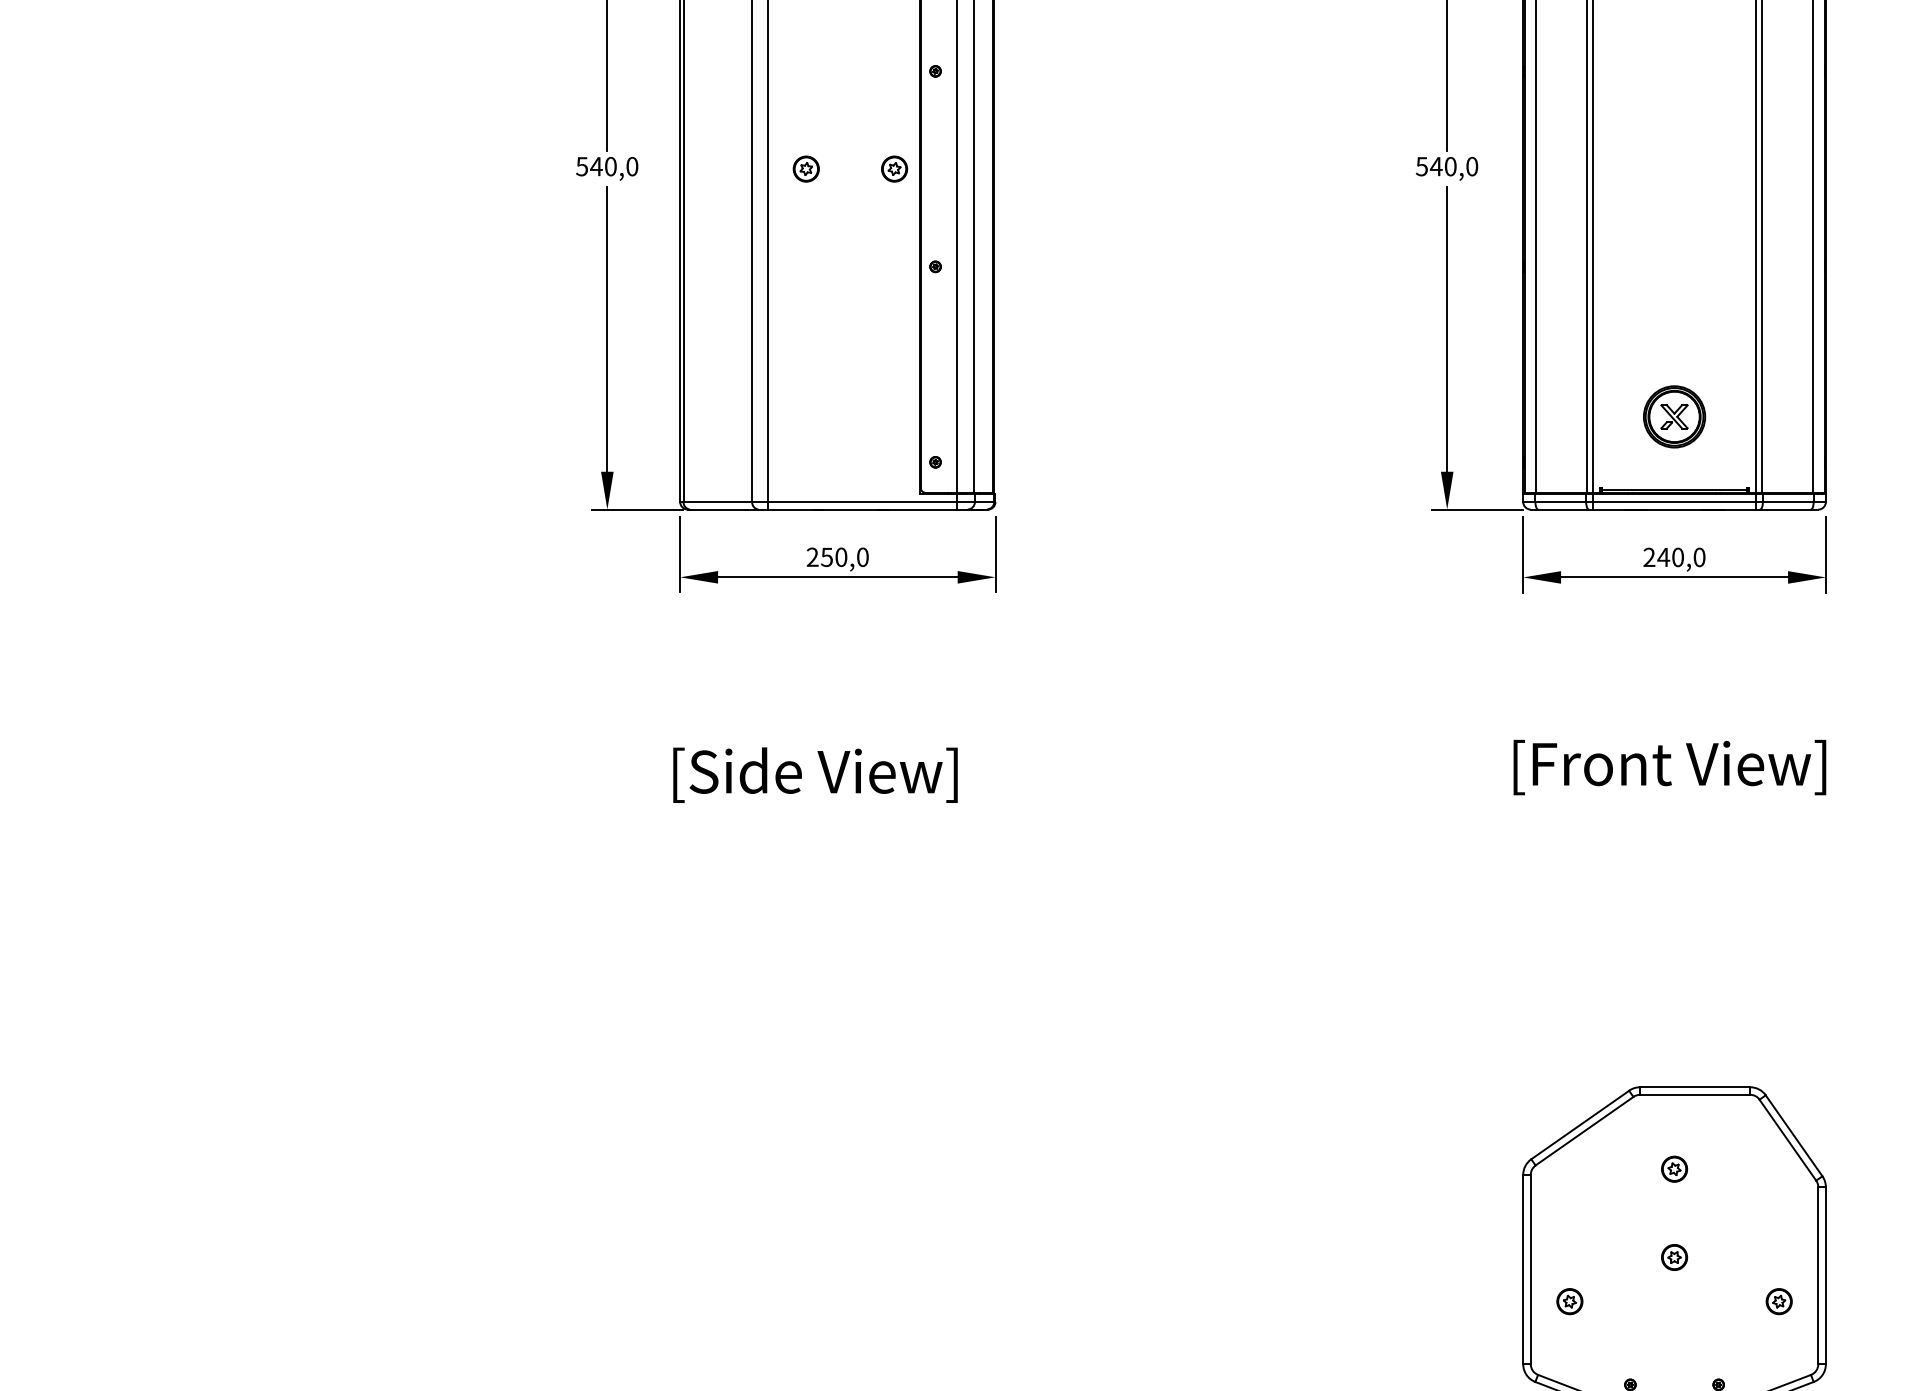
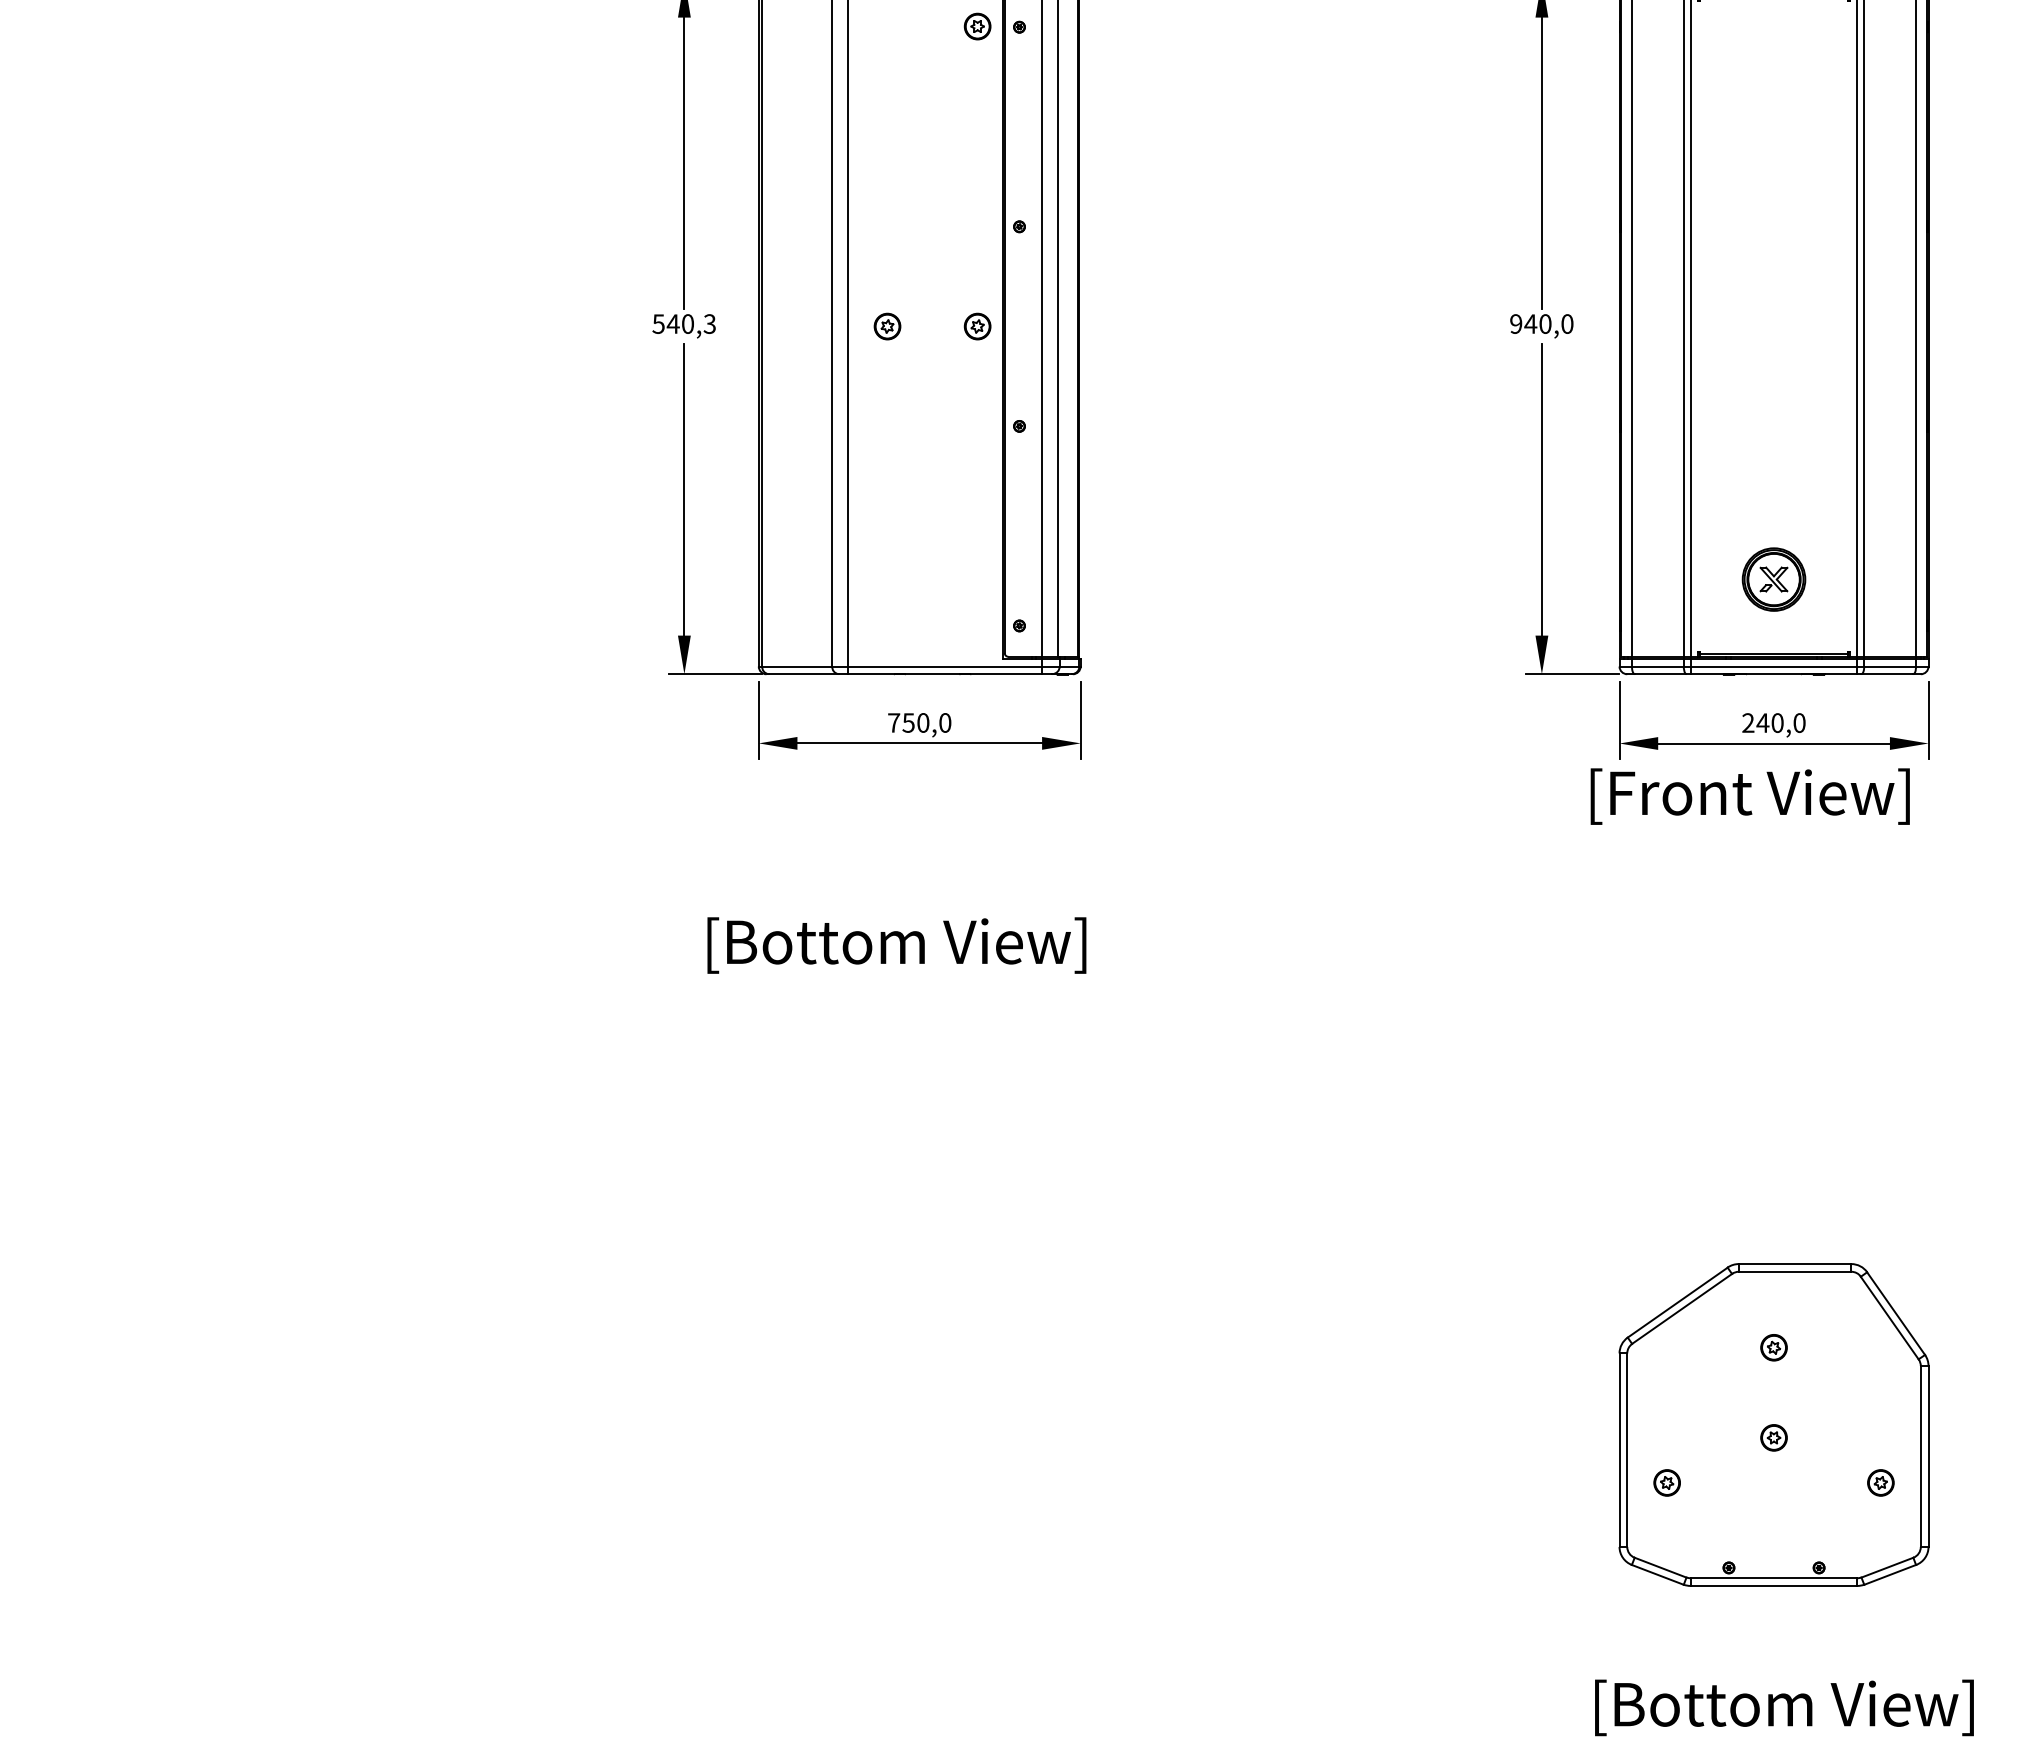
text: (631, 166) -> (709, 323), 540,0 -> 540,3
text: (1422, 166) -> (1516, 323), 540,0 -> 940,0
text: (813, 556) -> (894, 722), 250,0 -> 750,0
text: (1669, 767) -> (1749, 796), moved
text: (815, 775) -> (896, 945), [Side View] -> [Bottom View]

